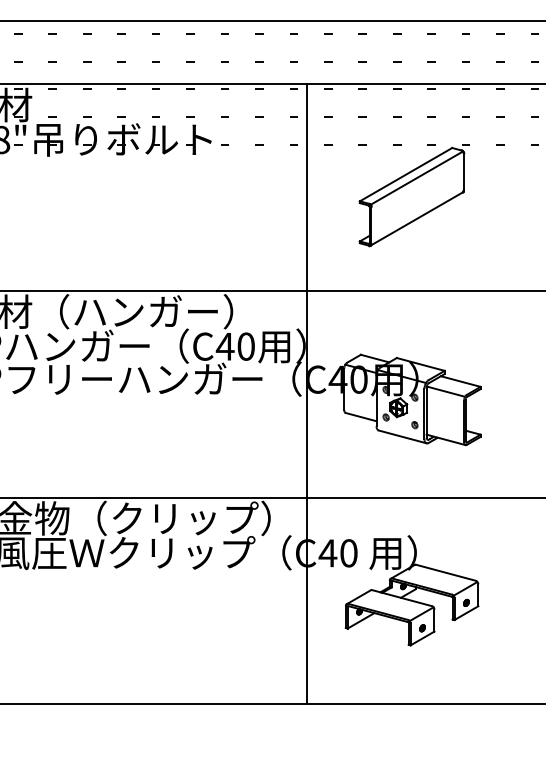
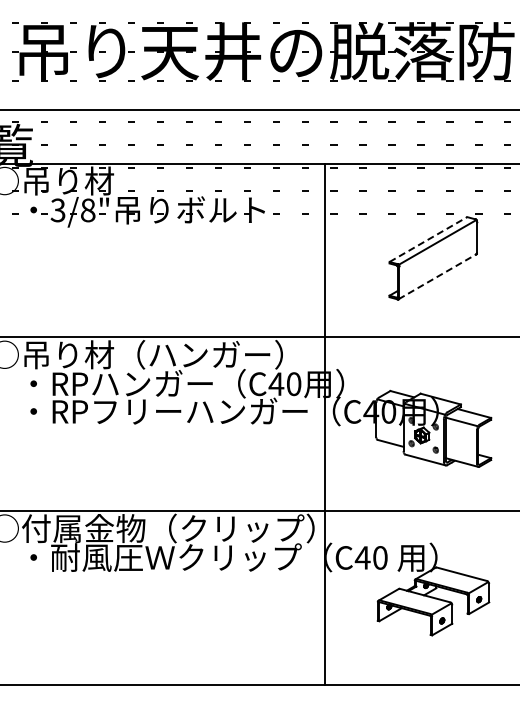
line: (406, 174) -> (428, 239), solid -> dashed
line: (416, 218) -> (437, 276), solid -> dashed
line: (307, 393) -> (325, 423), moved

